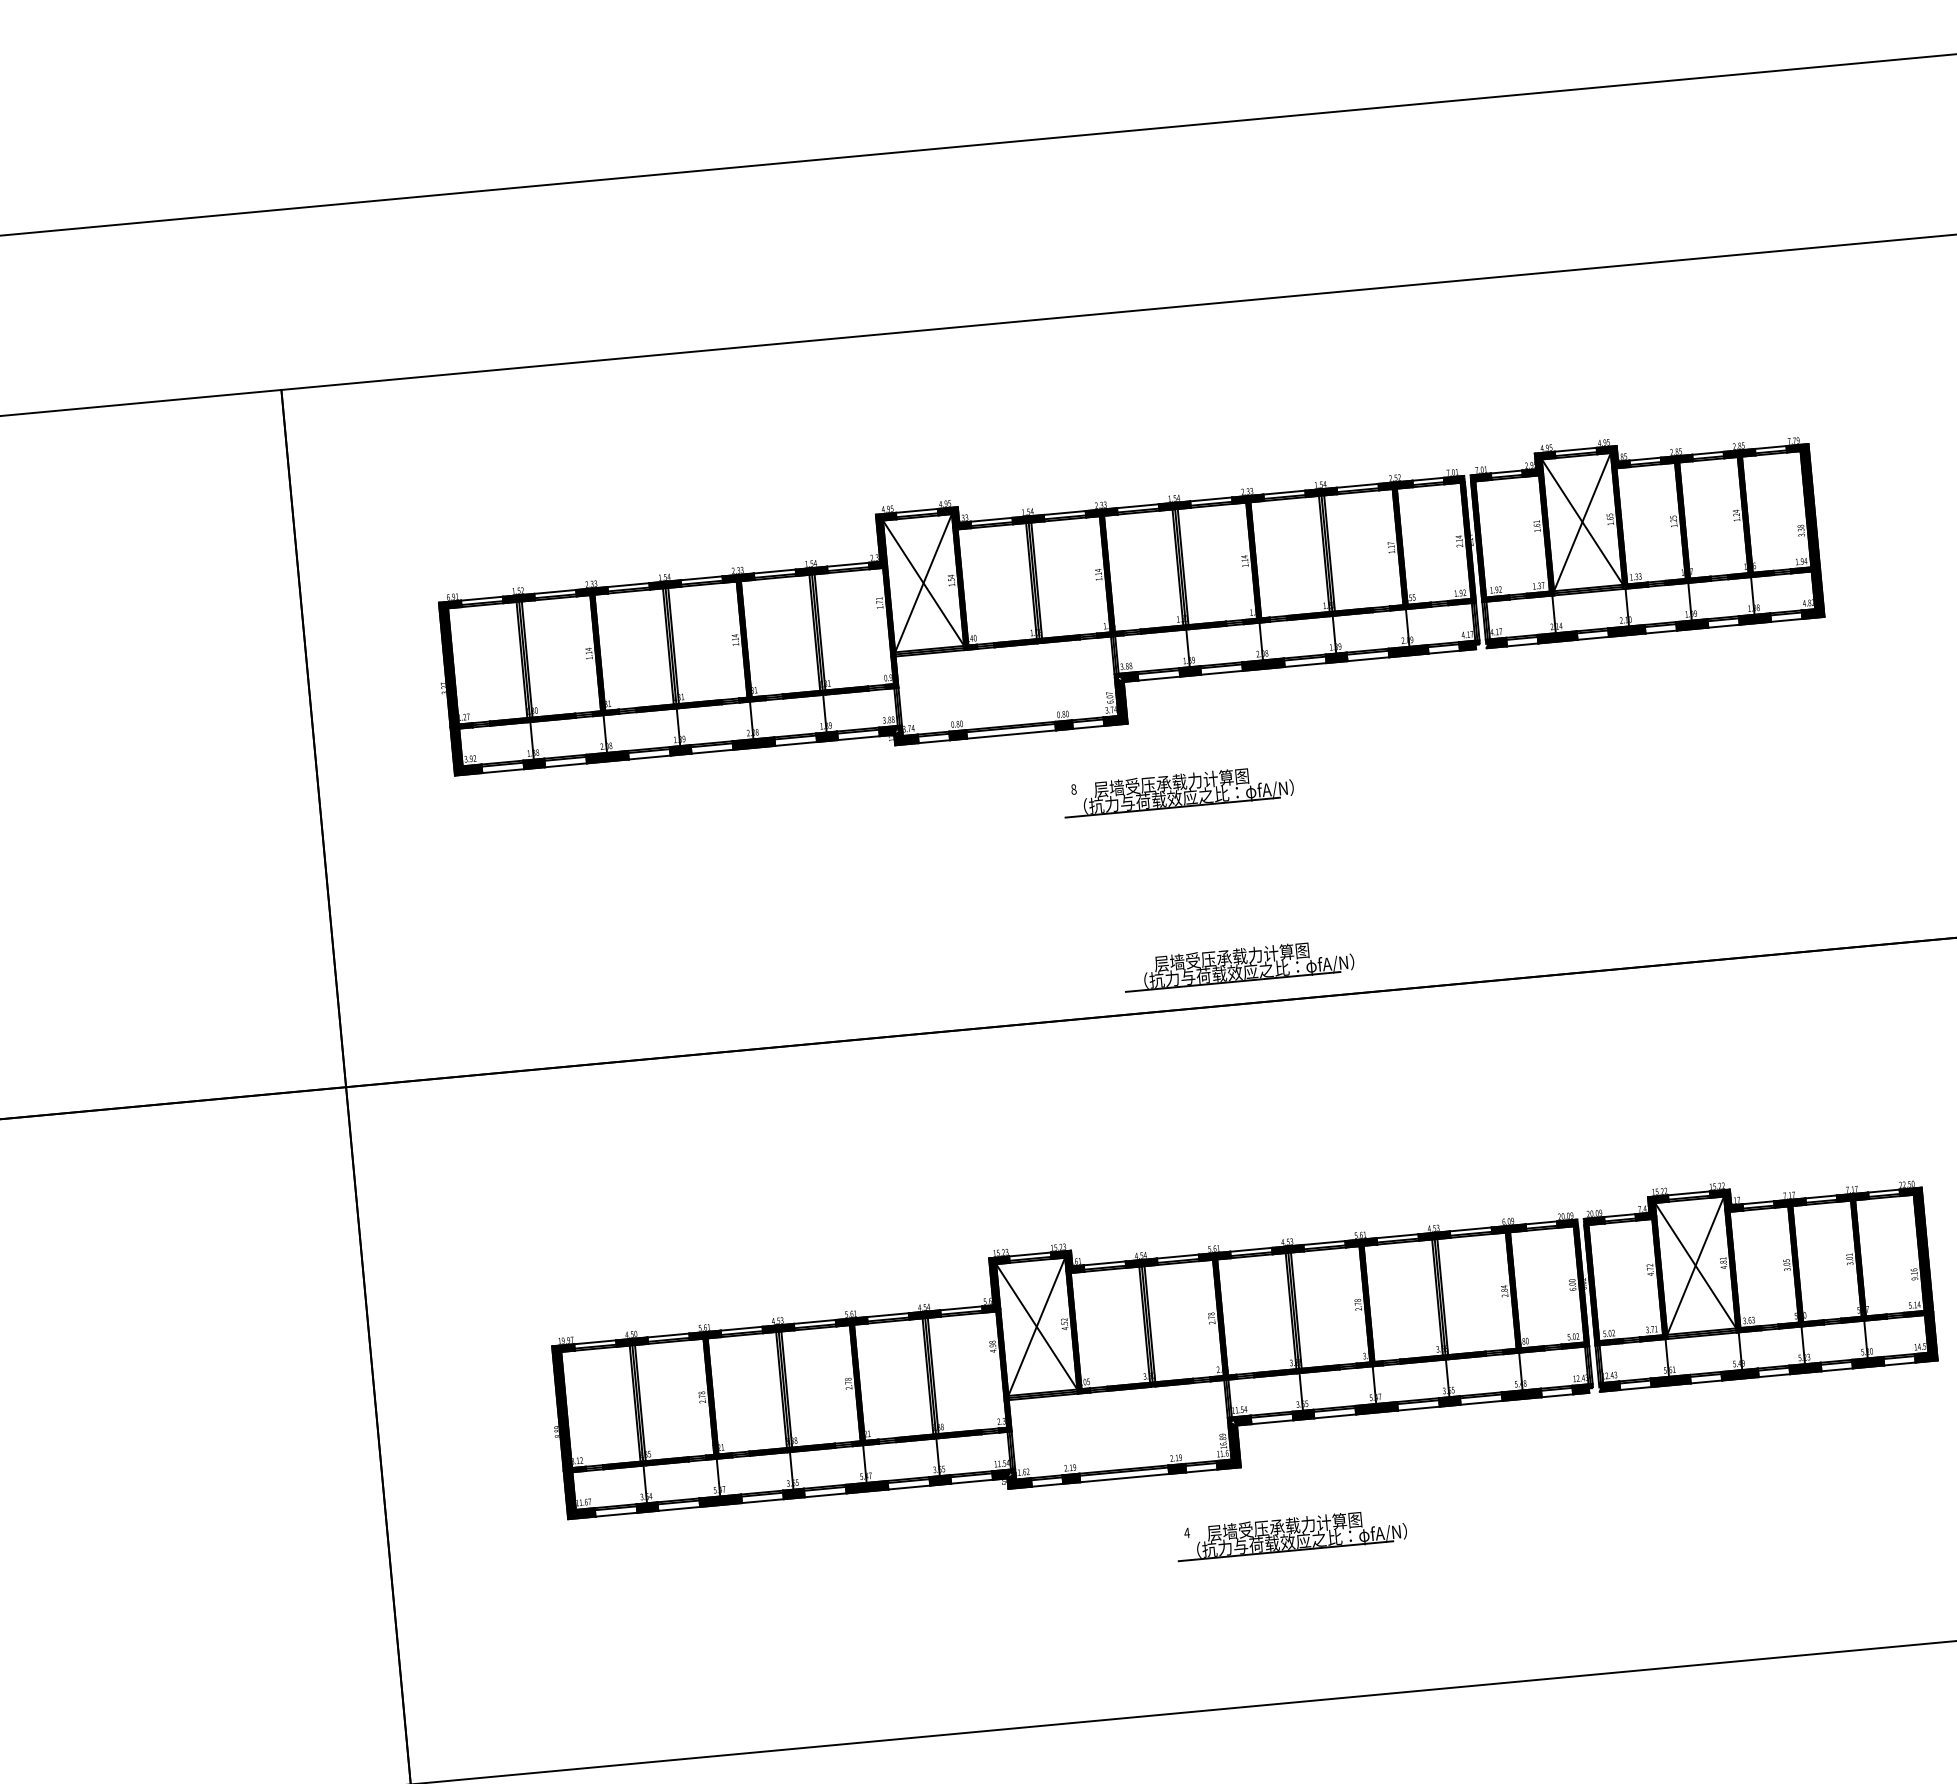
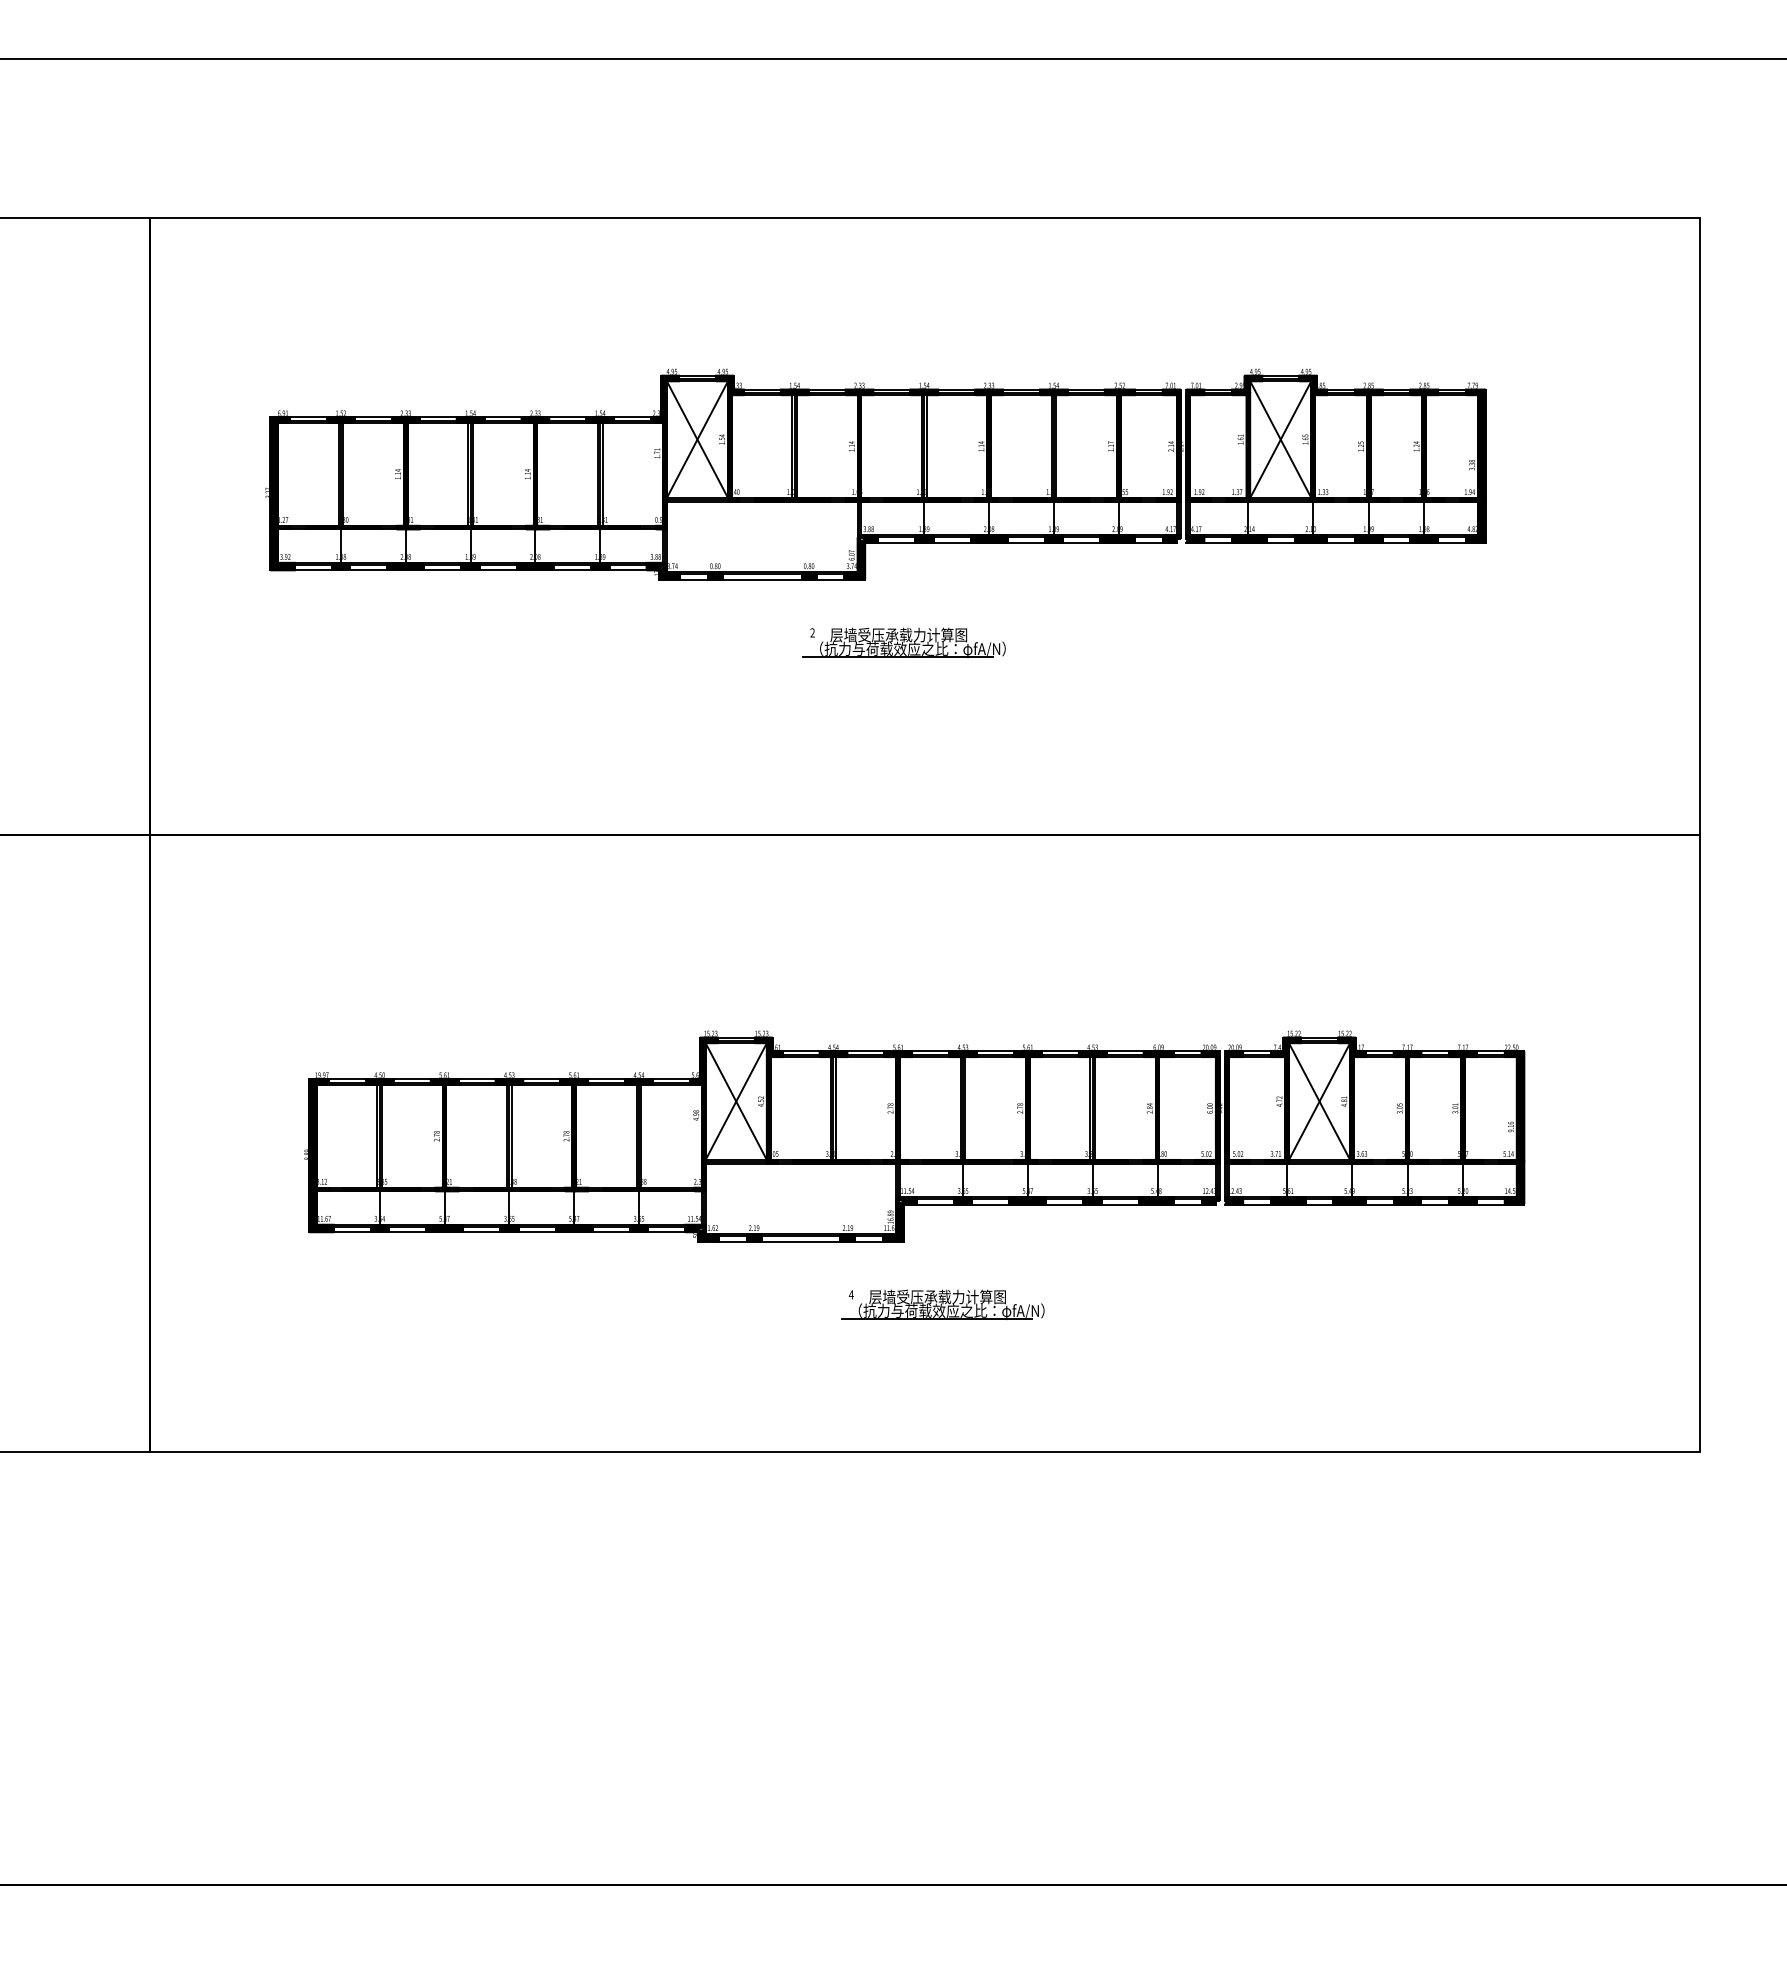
text: (1073, 788) -> (812, 632), 8 -> 2
part: (1238, 965) -> (942, 800), removed

